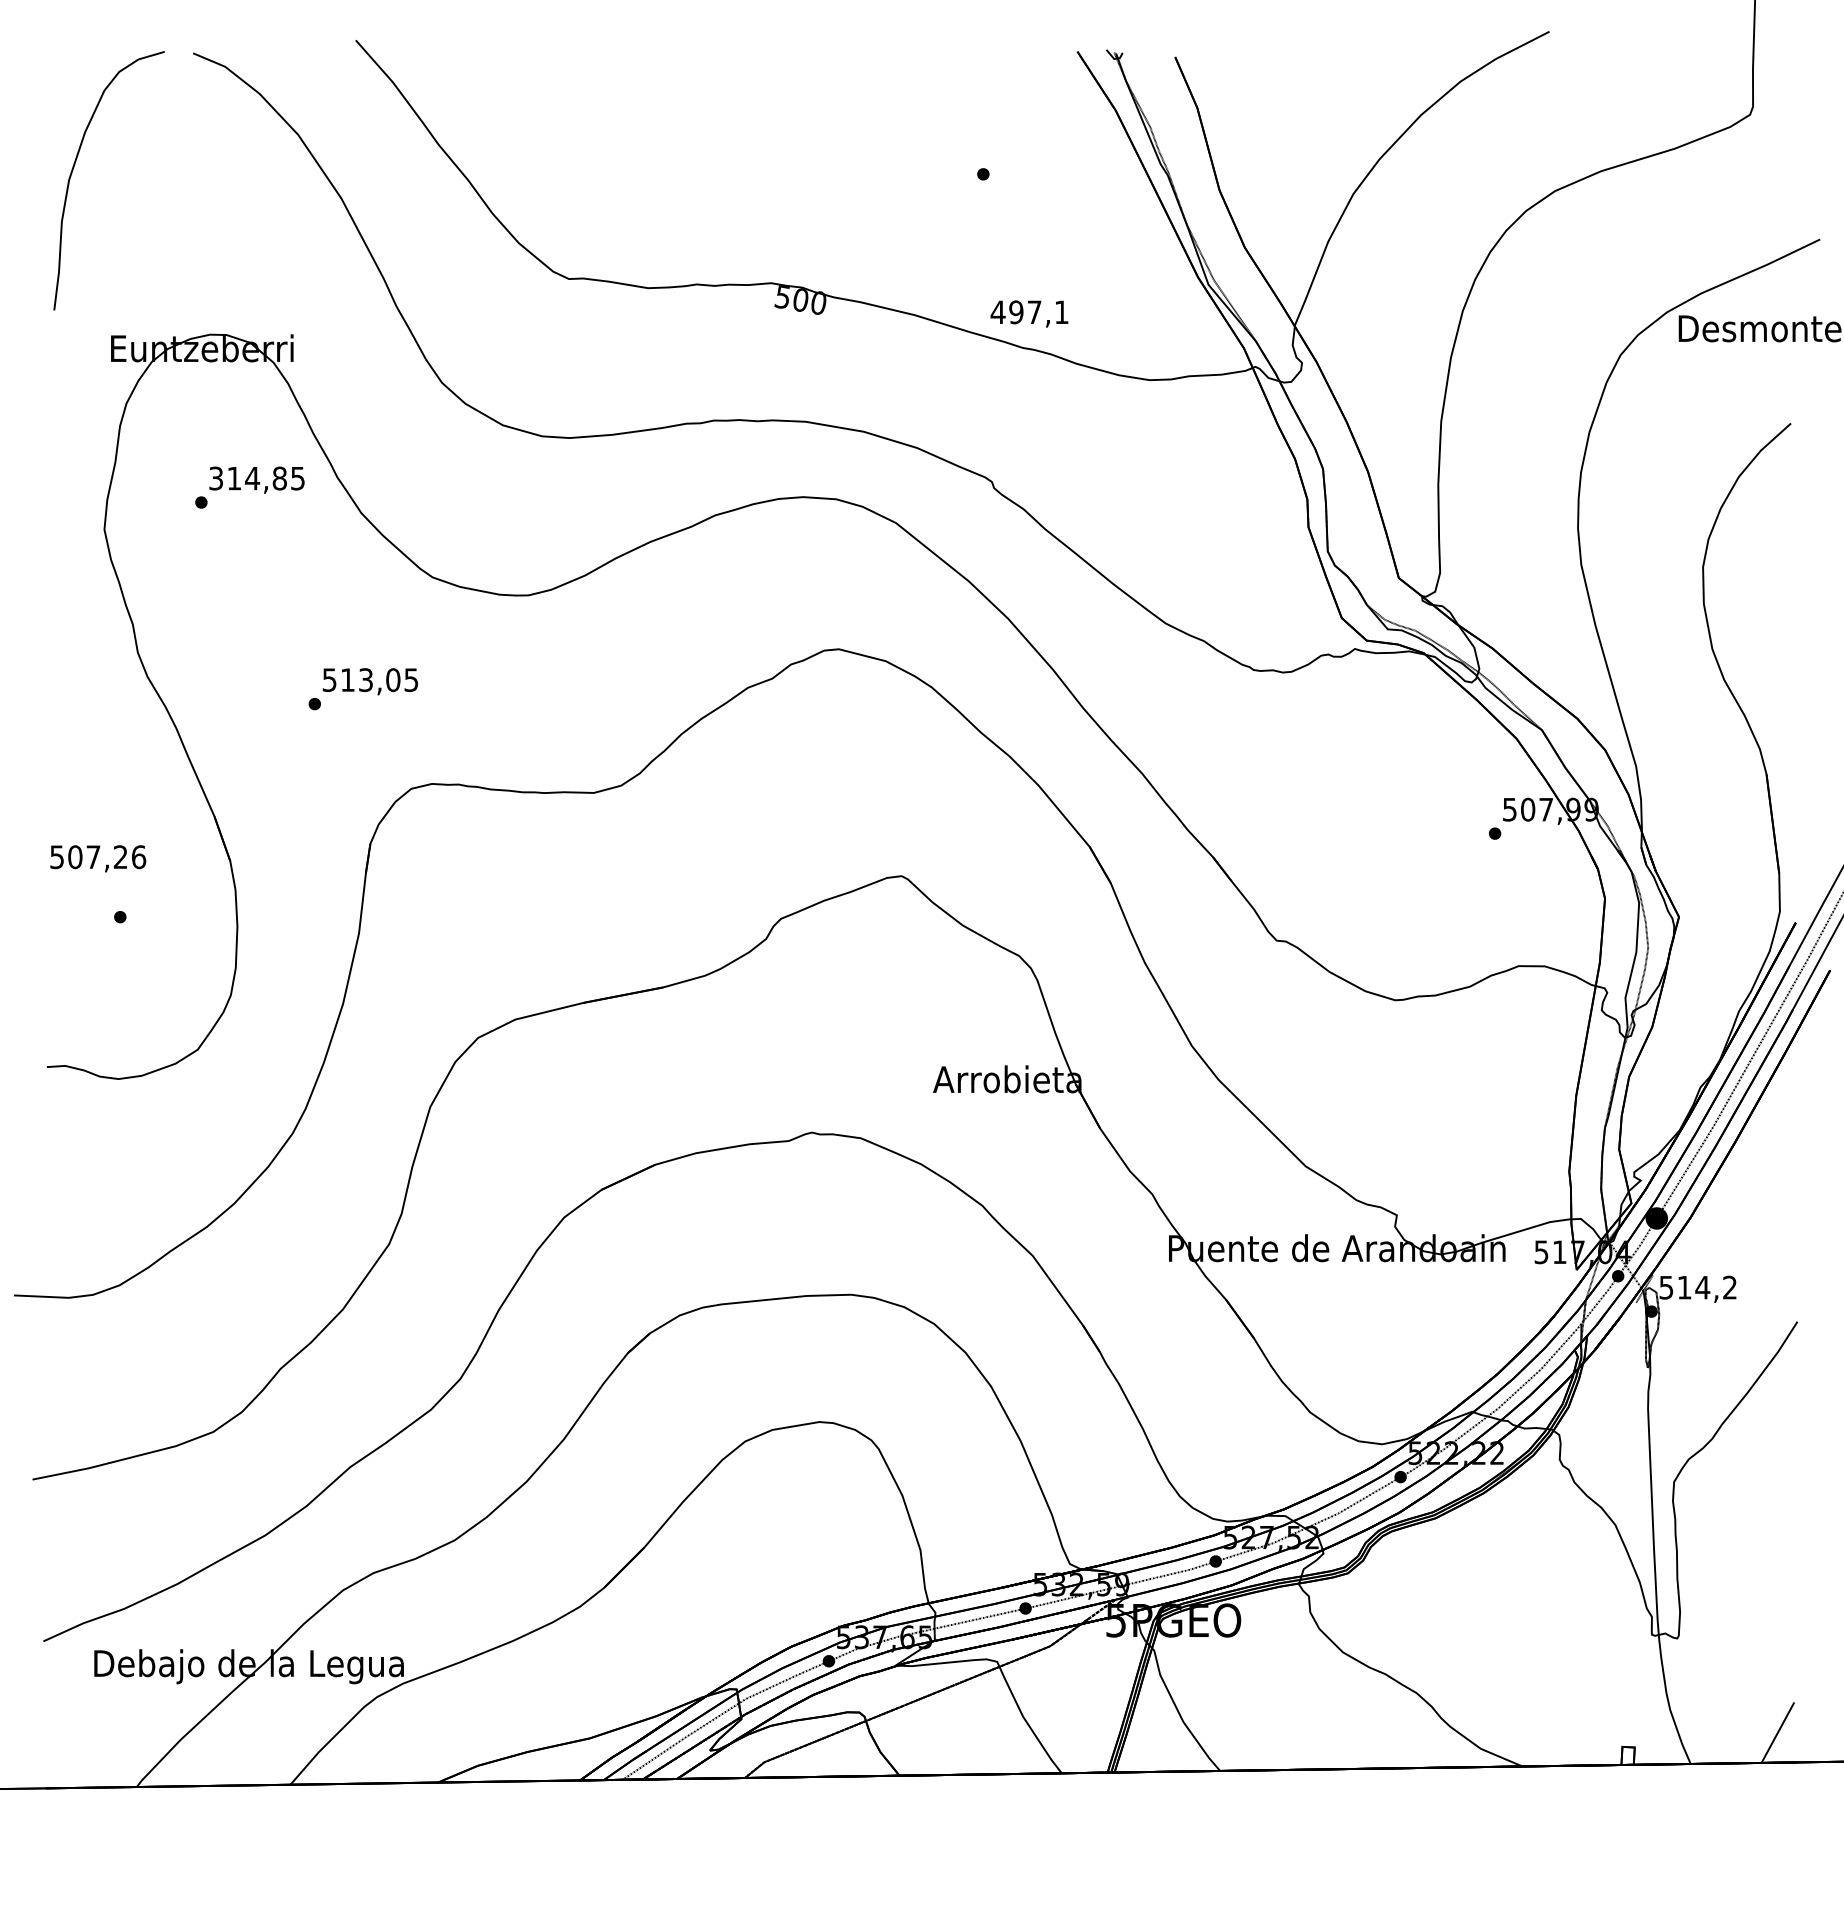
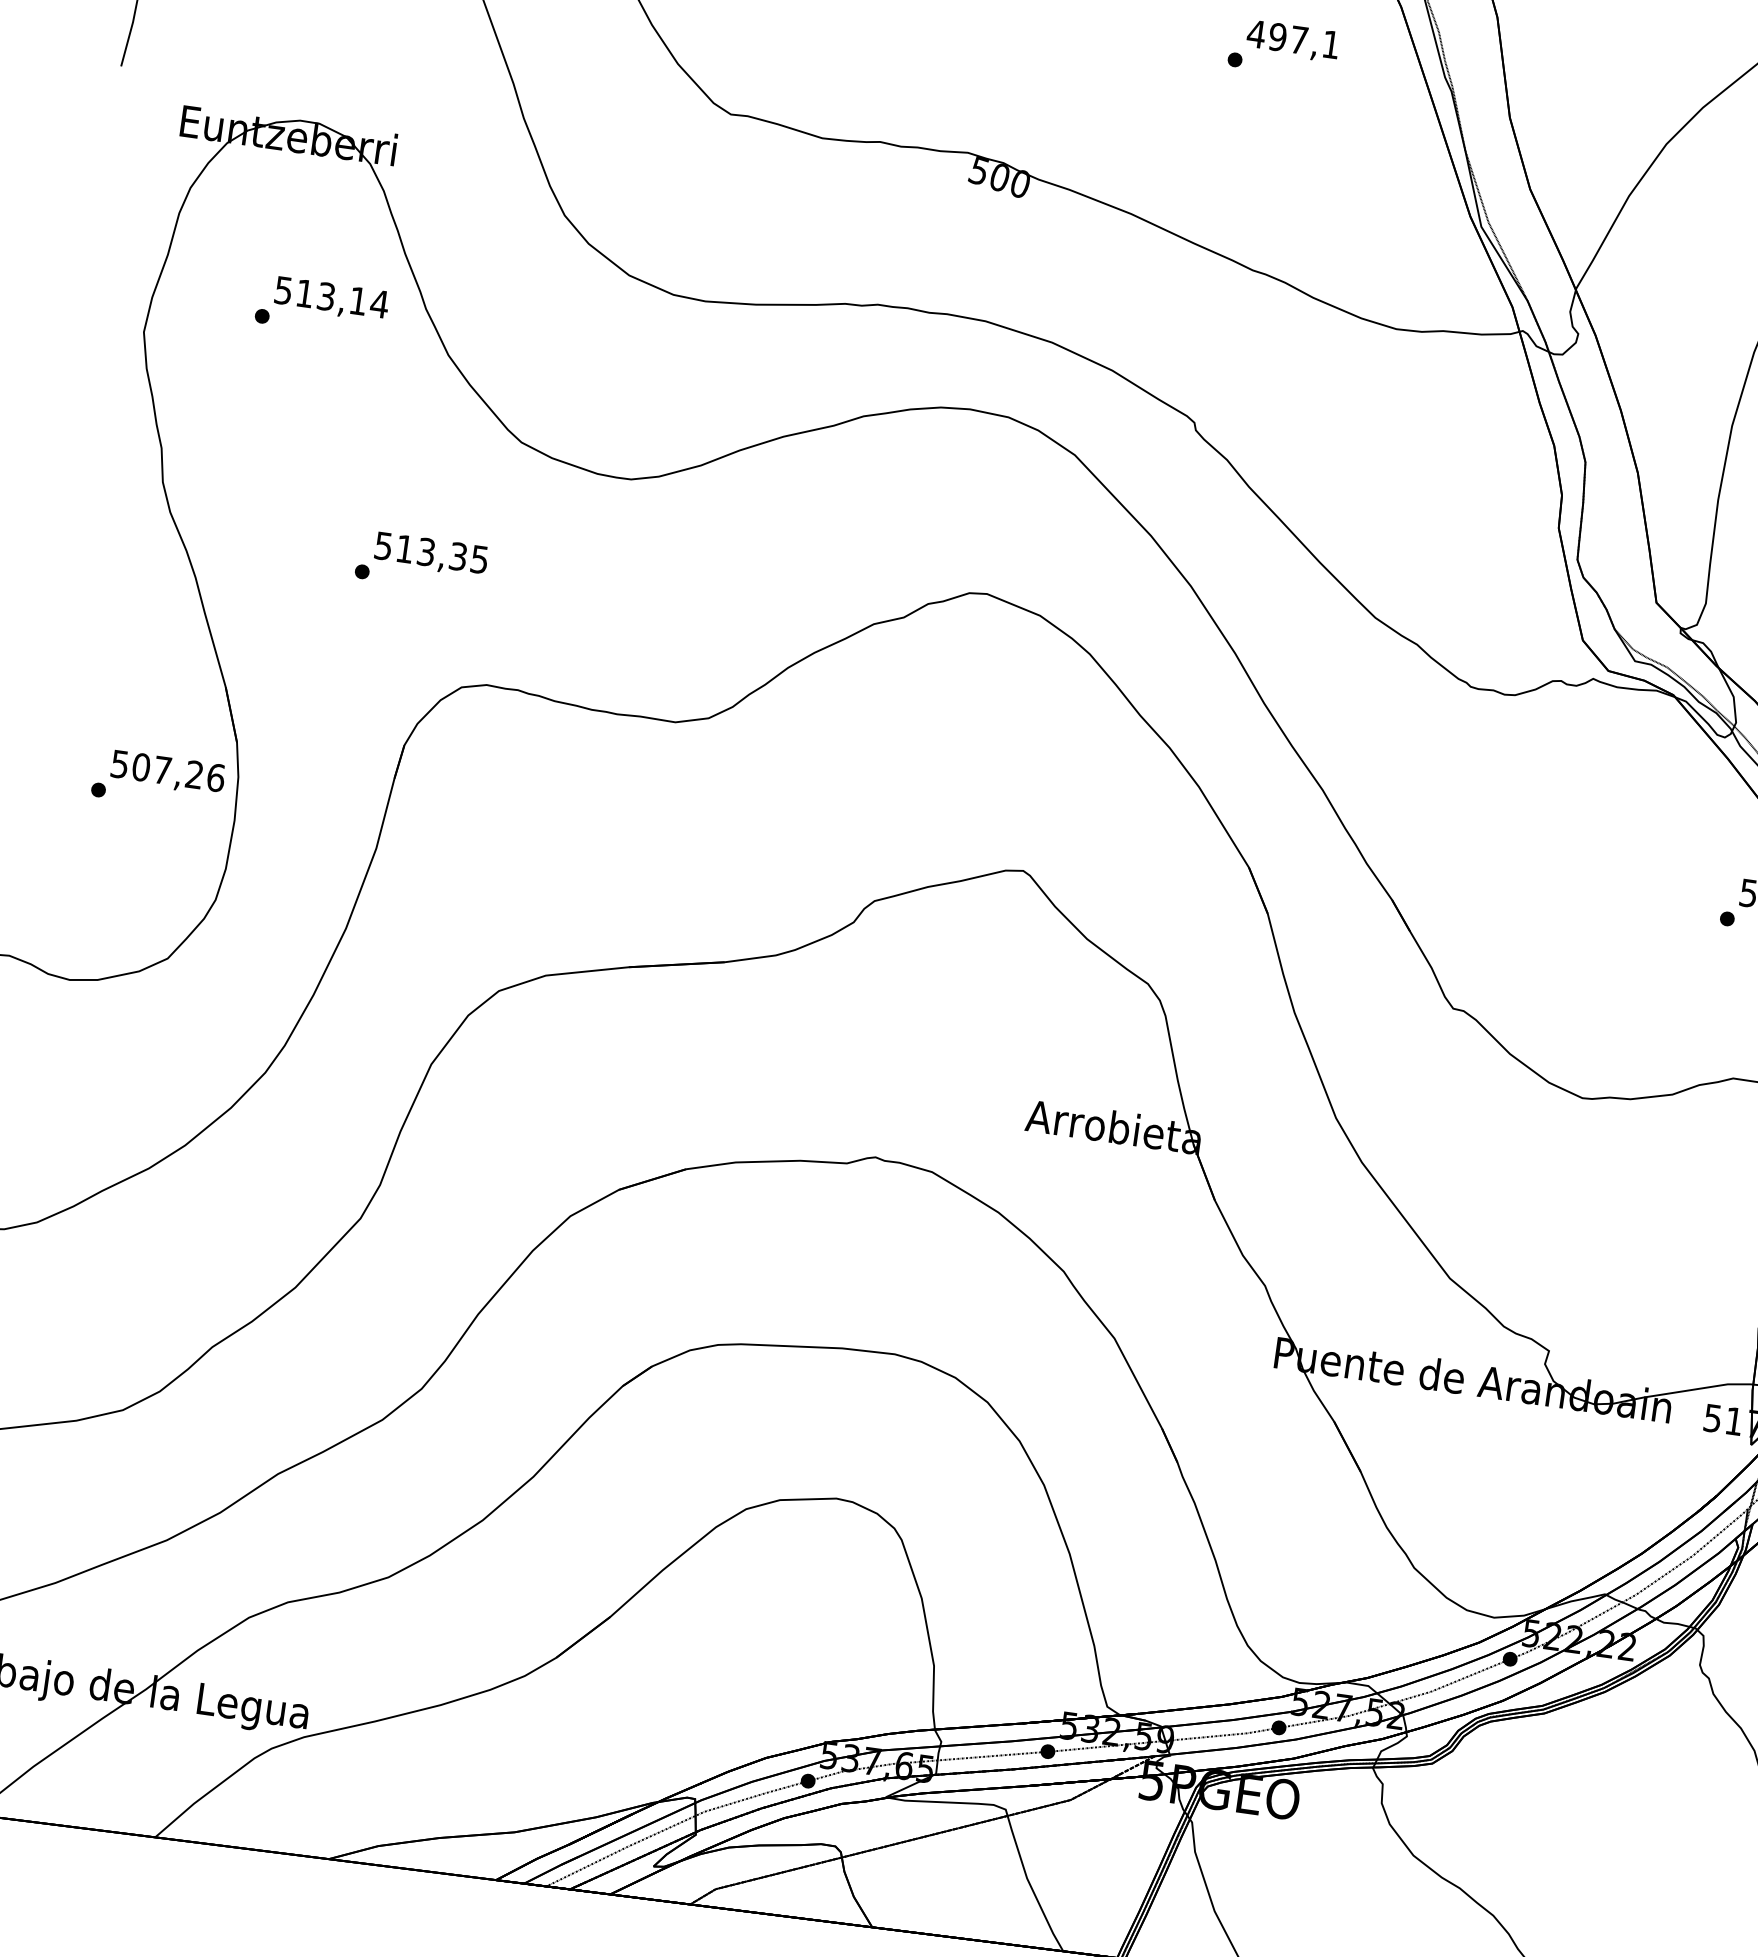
text: (1029, 313) -> (1293, 40), moved
text: (257, 478) -> (332, 297), 314,85 -> 513,14
text: (393, 680) -> (458, 557), 513,05 -> 513,35
text: (98, 858) -> (168, 772), moved

